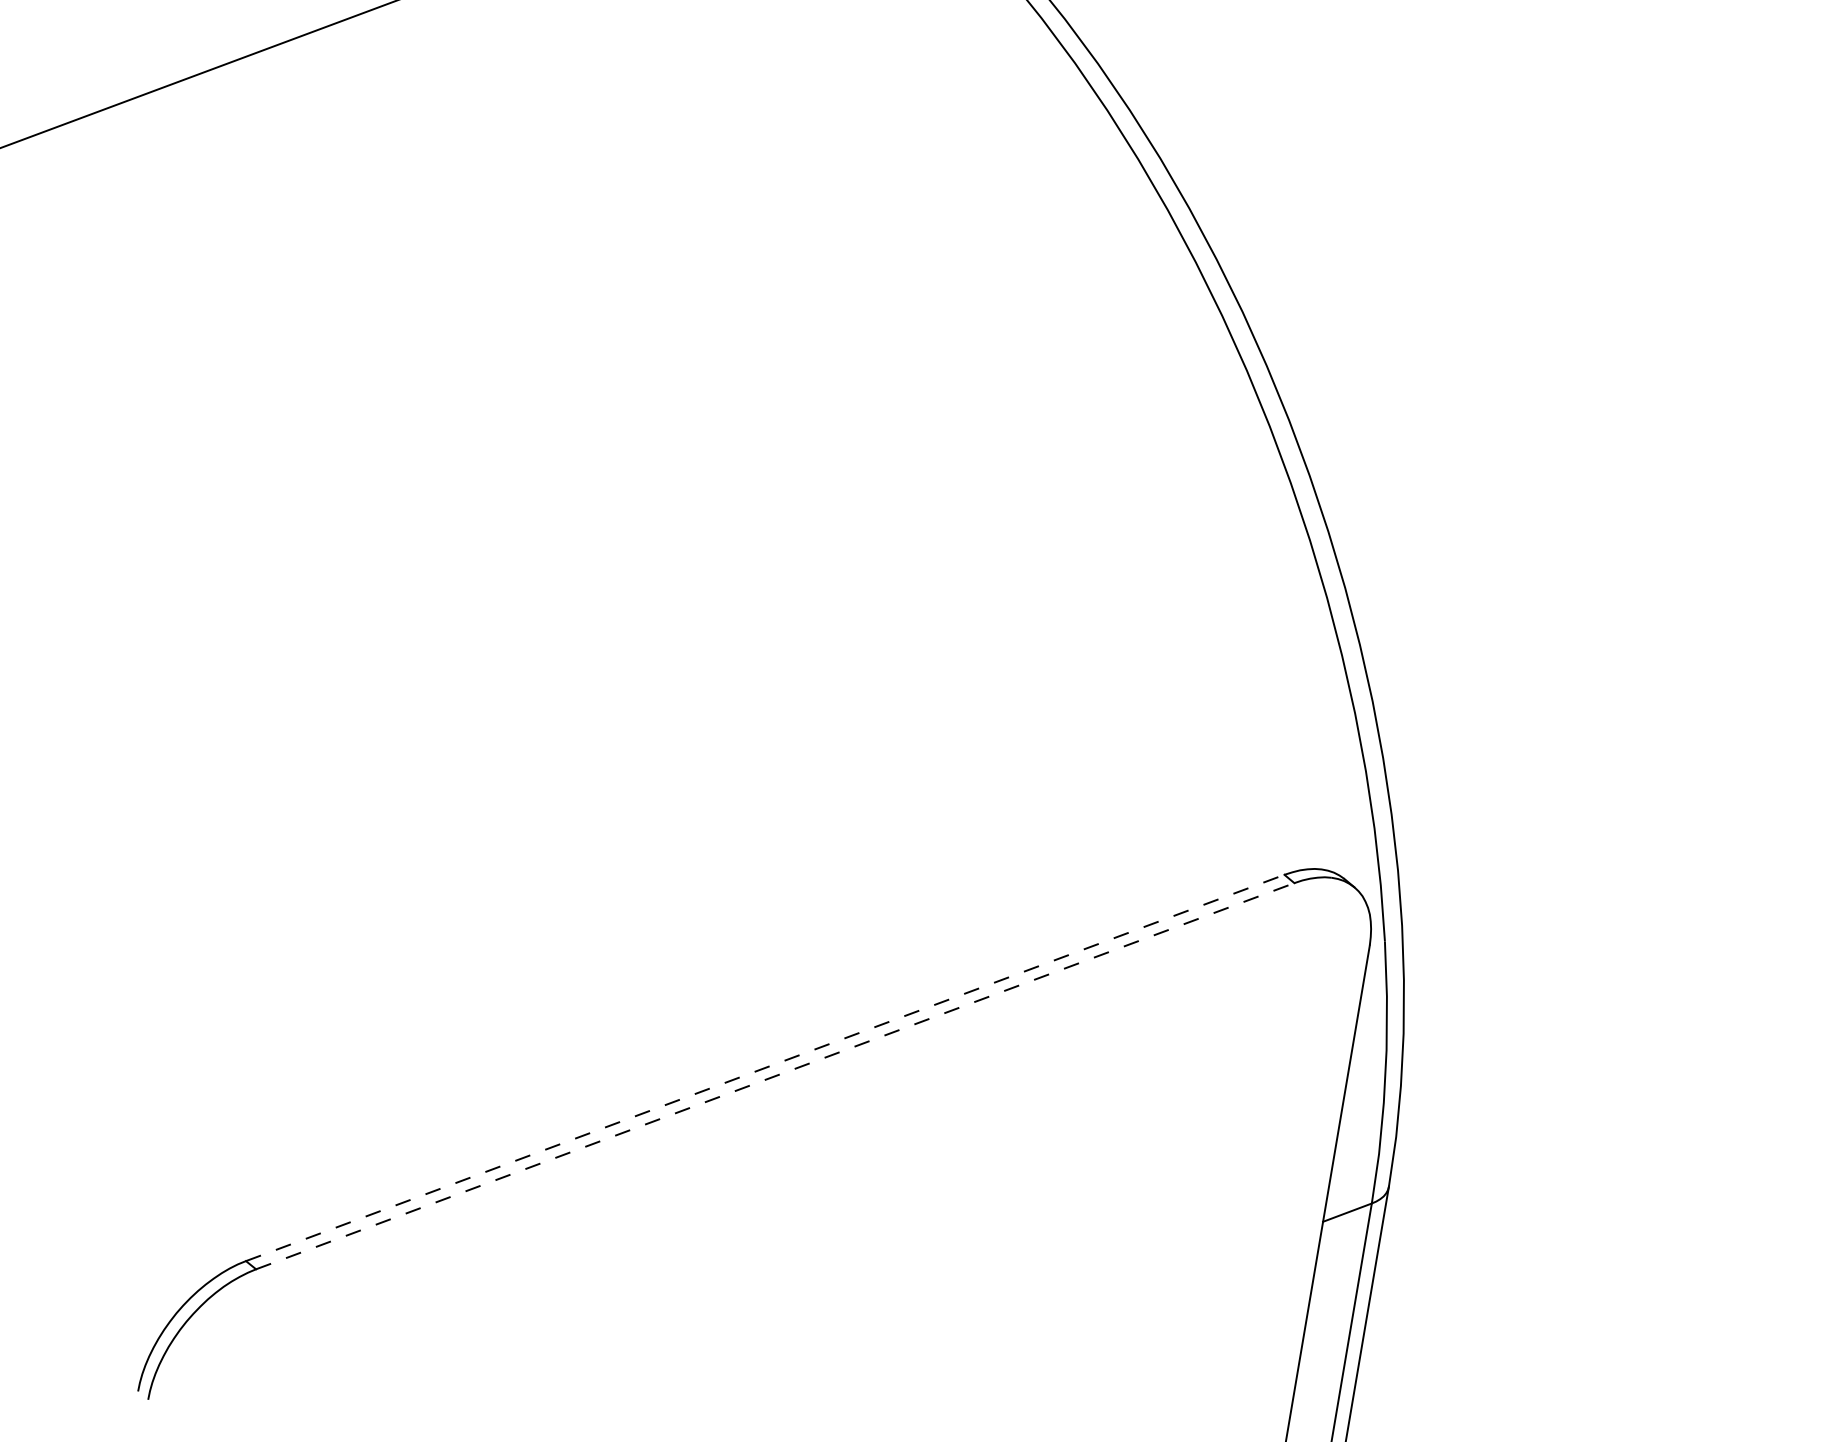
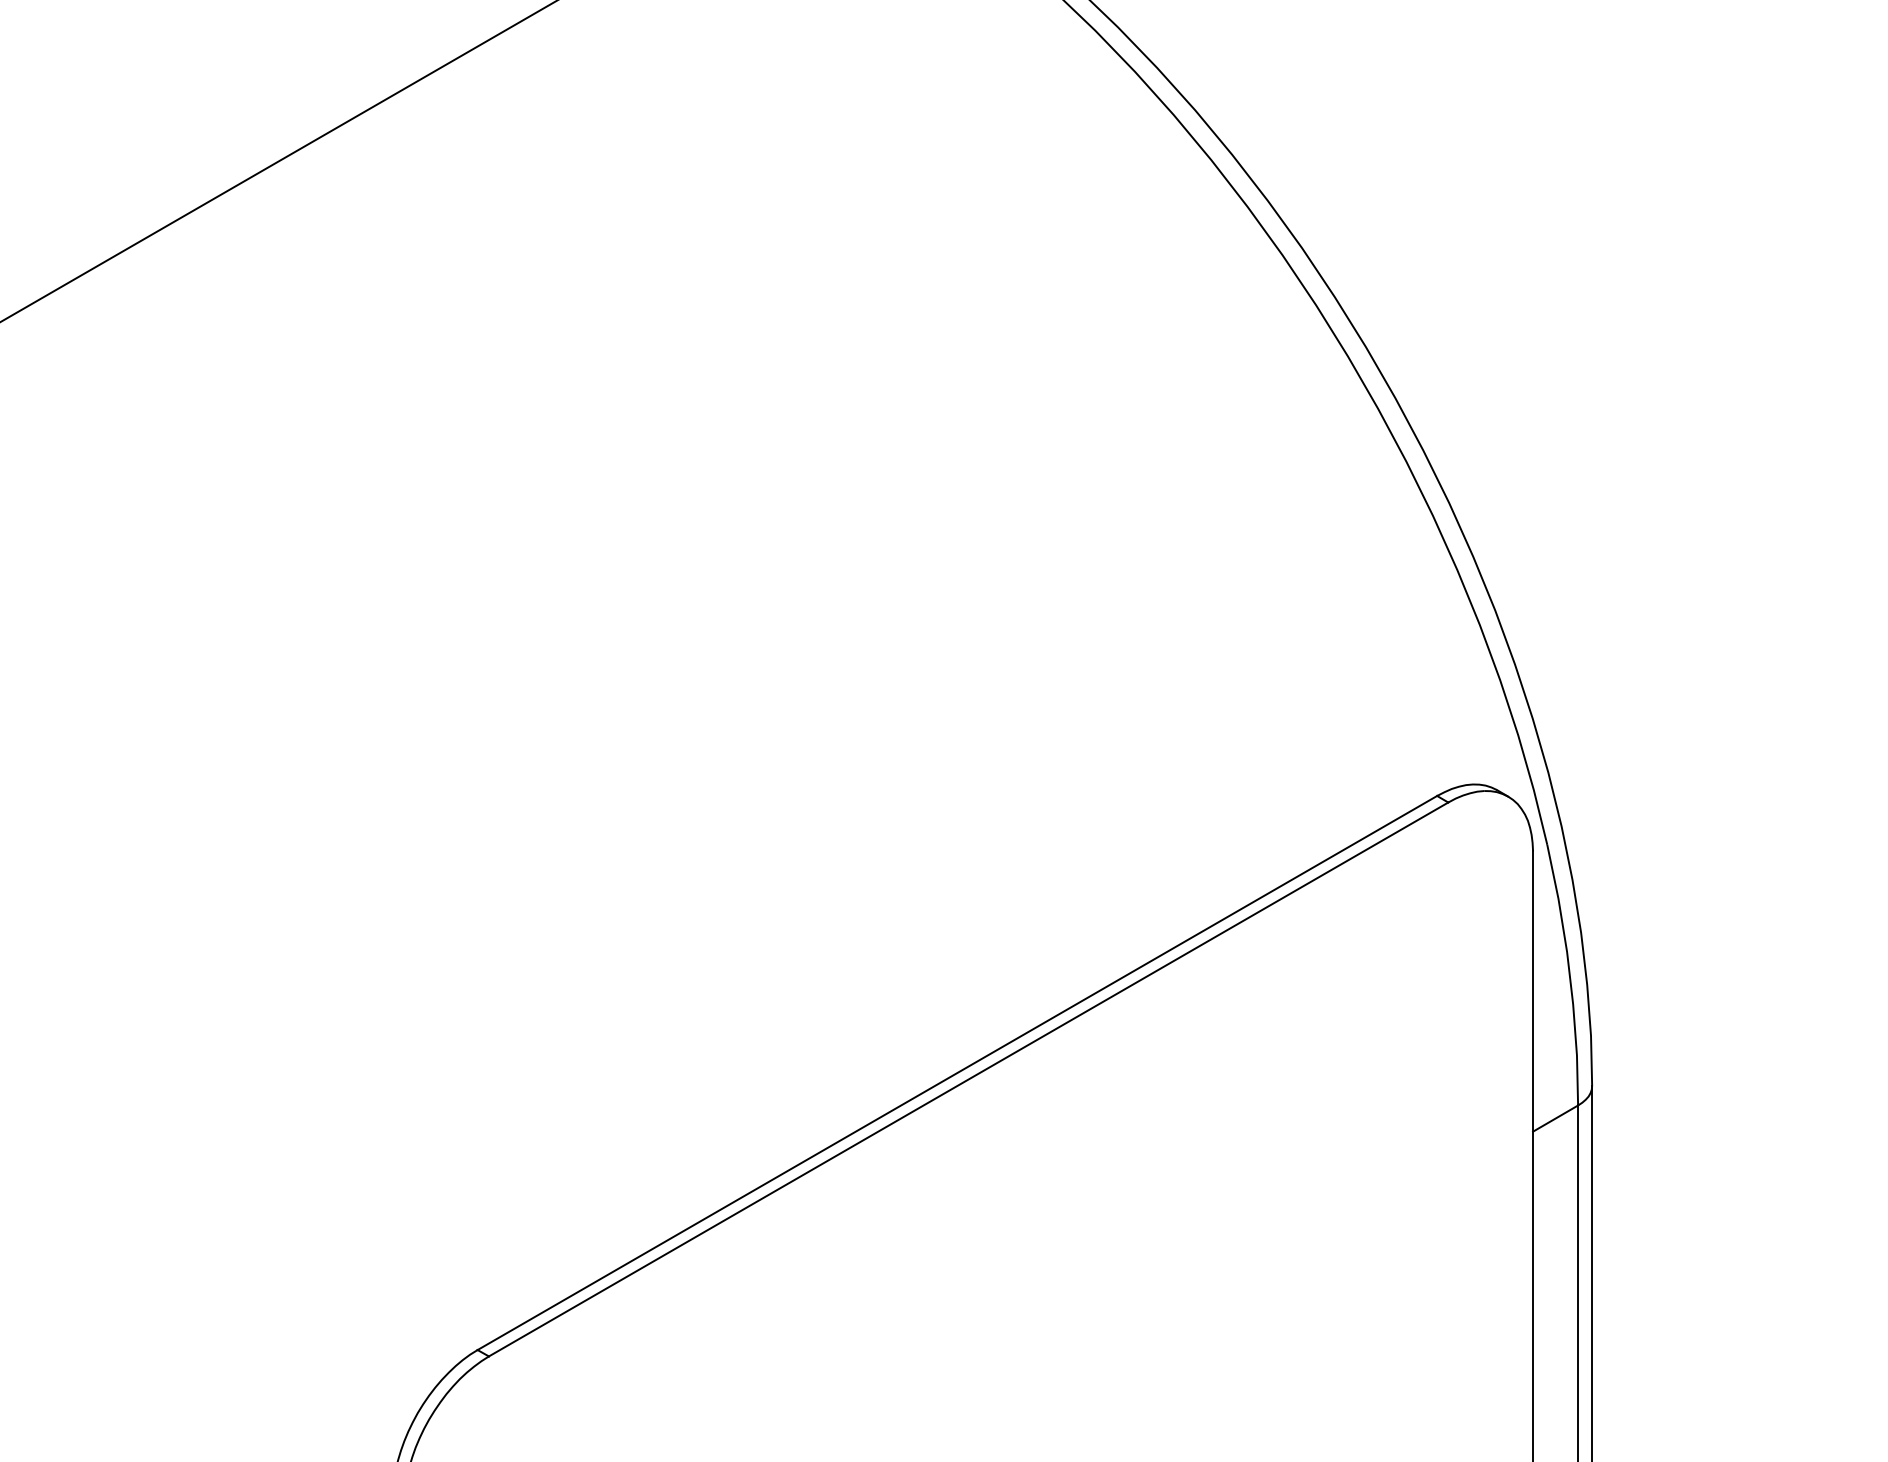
line: (765, 1068) -> (957, 1073), dashed -> solid
line: (775, 1076) -> (968, 1079), dashed -> solid

